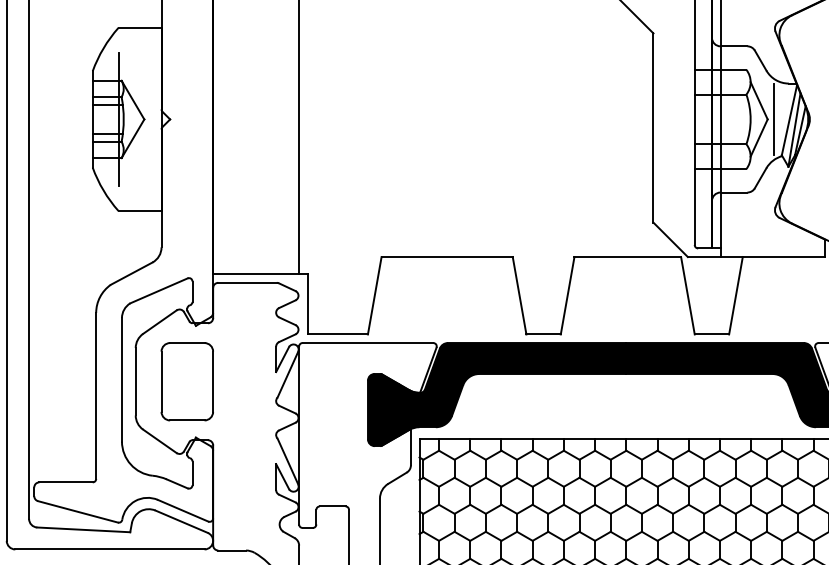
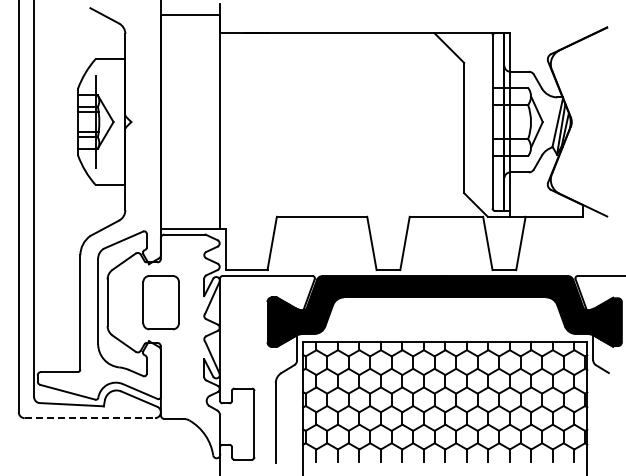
line: (774, 118) -> (547, 121), removed
part: (186, 381) -> (160, 302), moved
line: (110, 549) -> (90, 418), solid -> dashed

